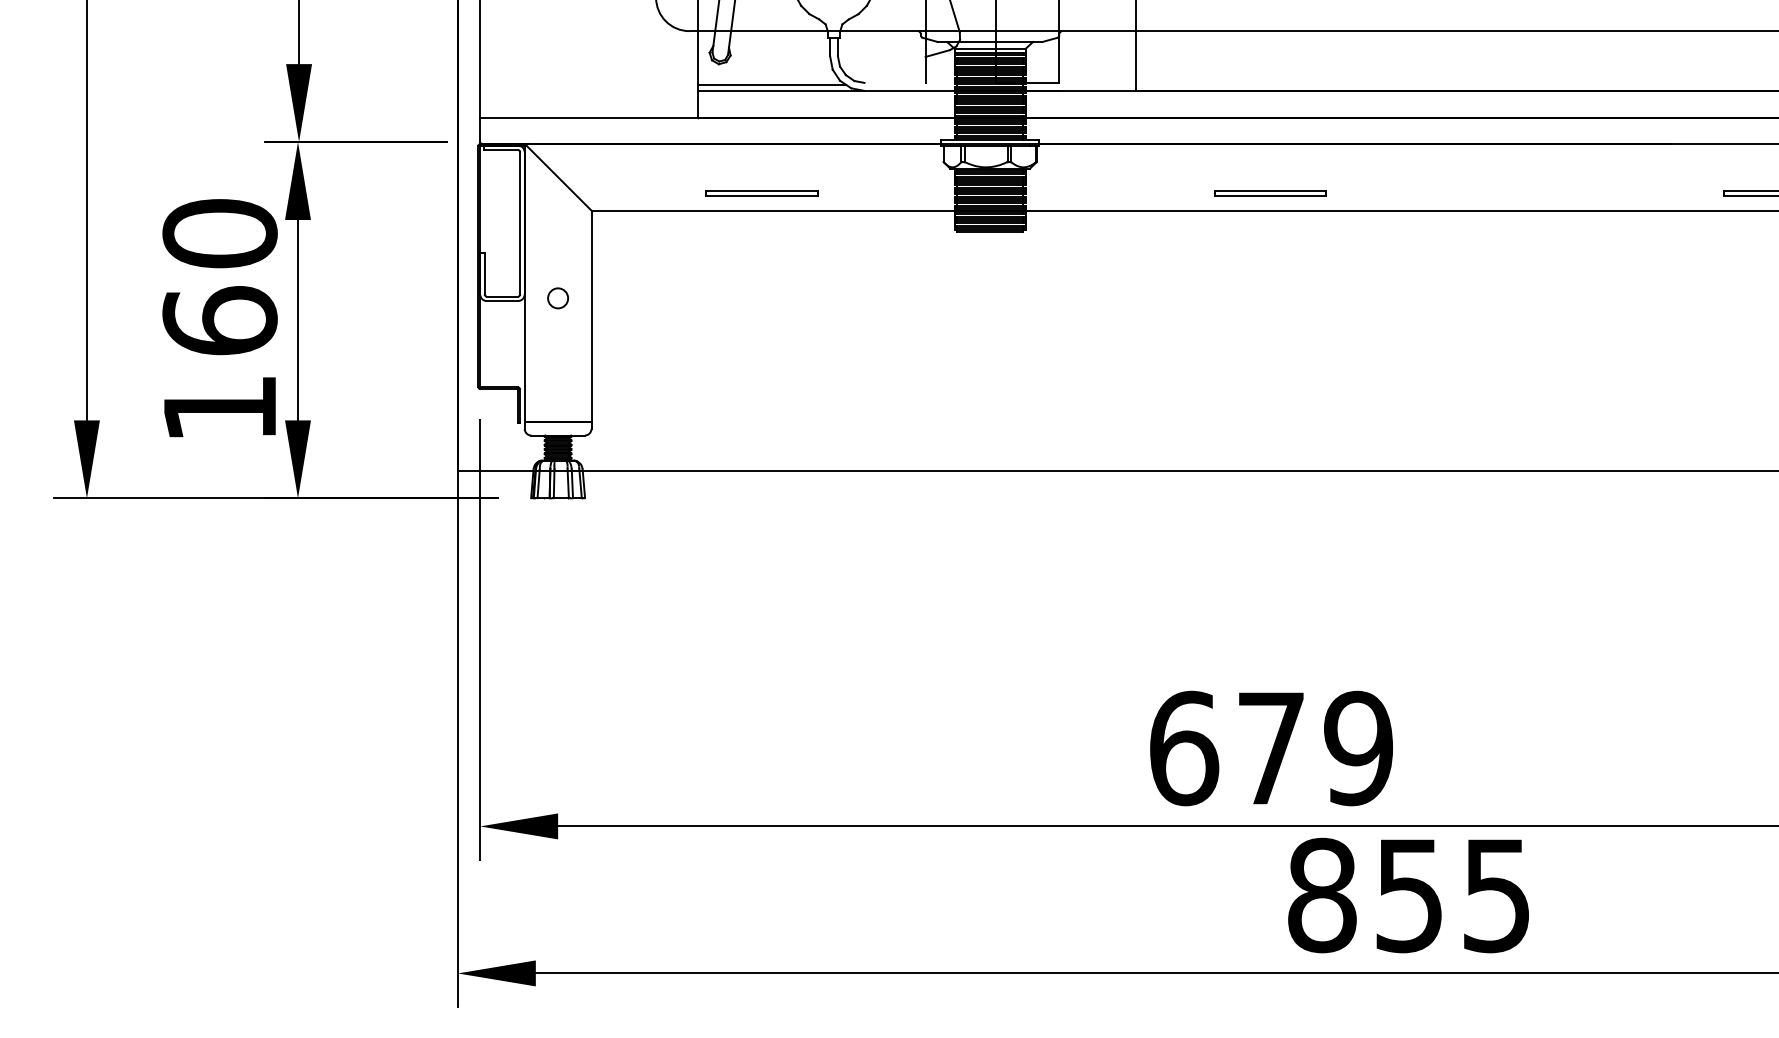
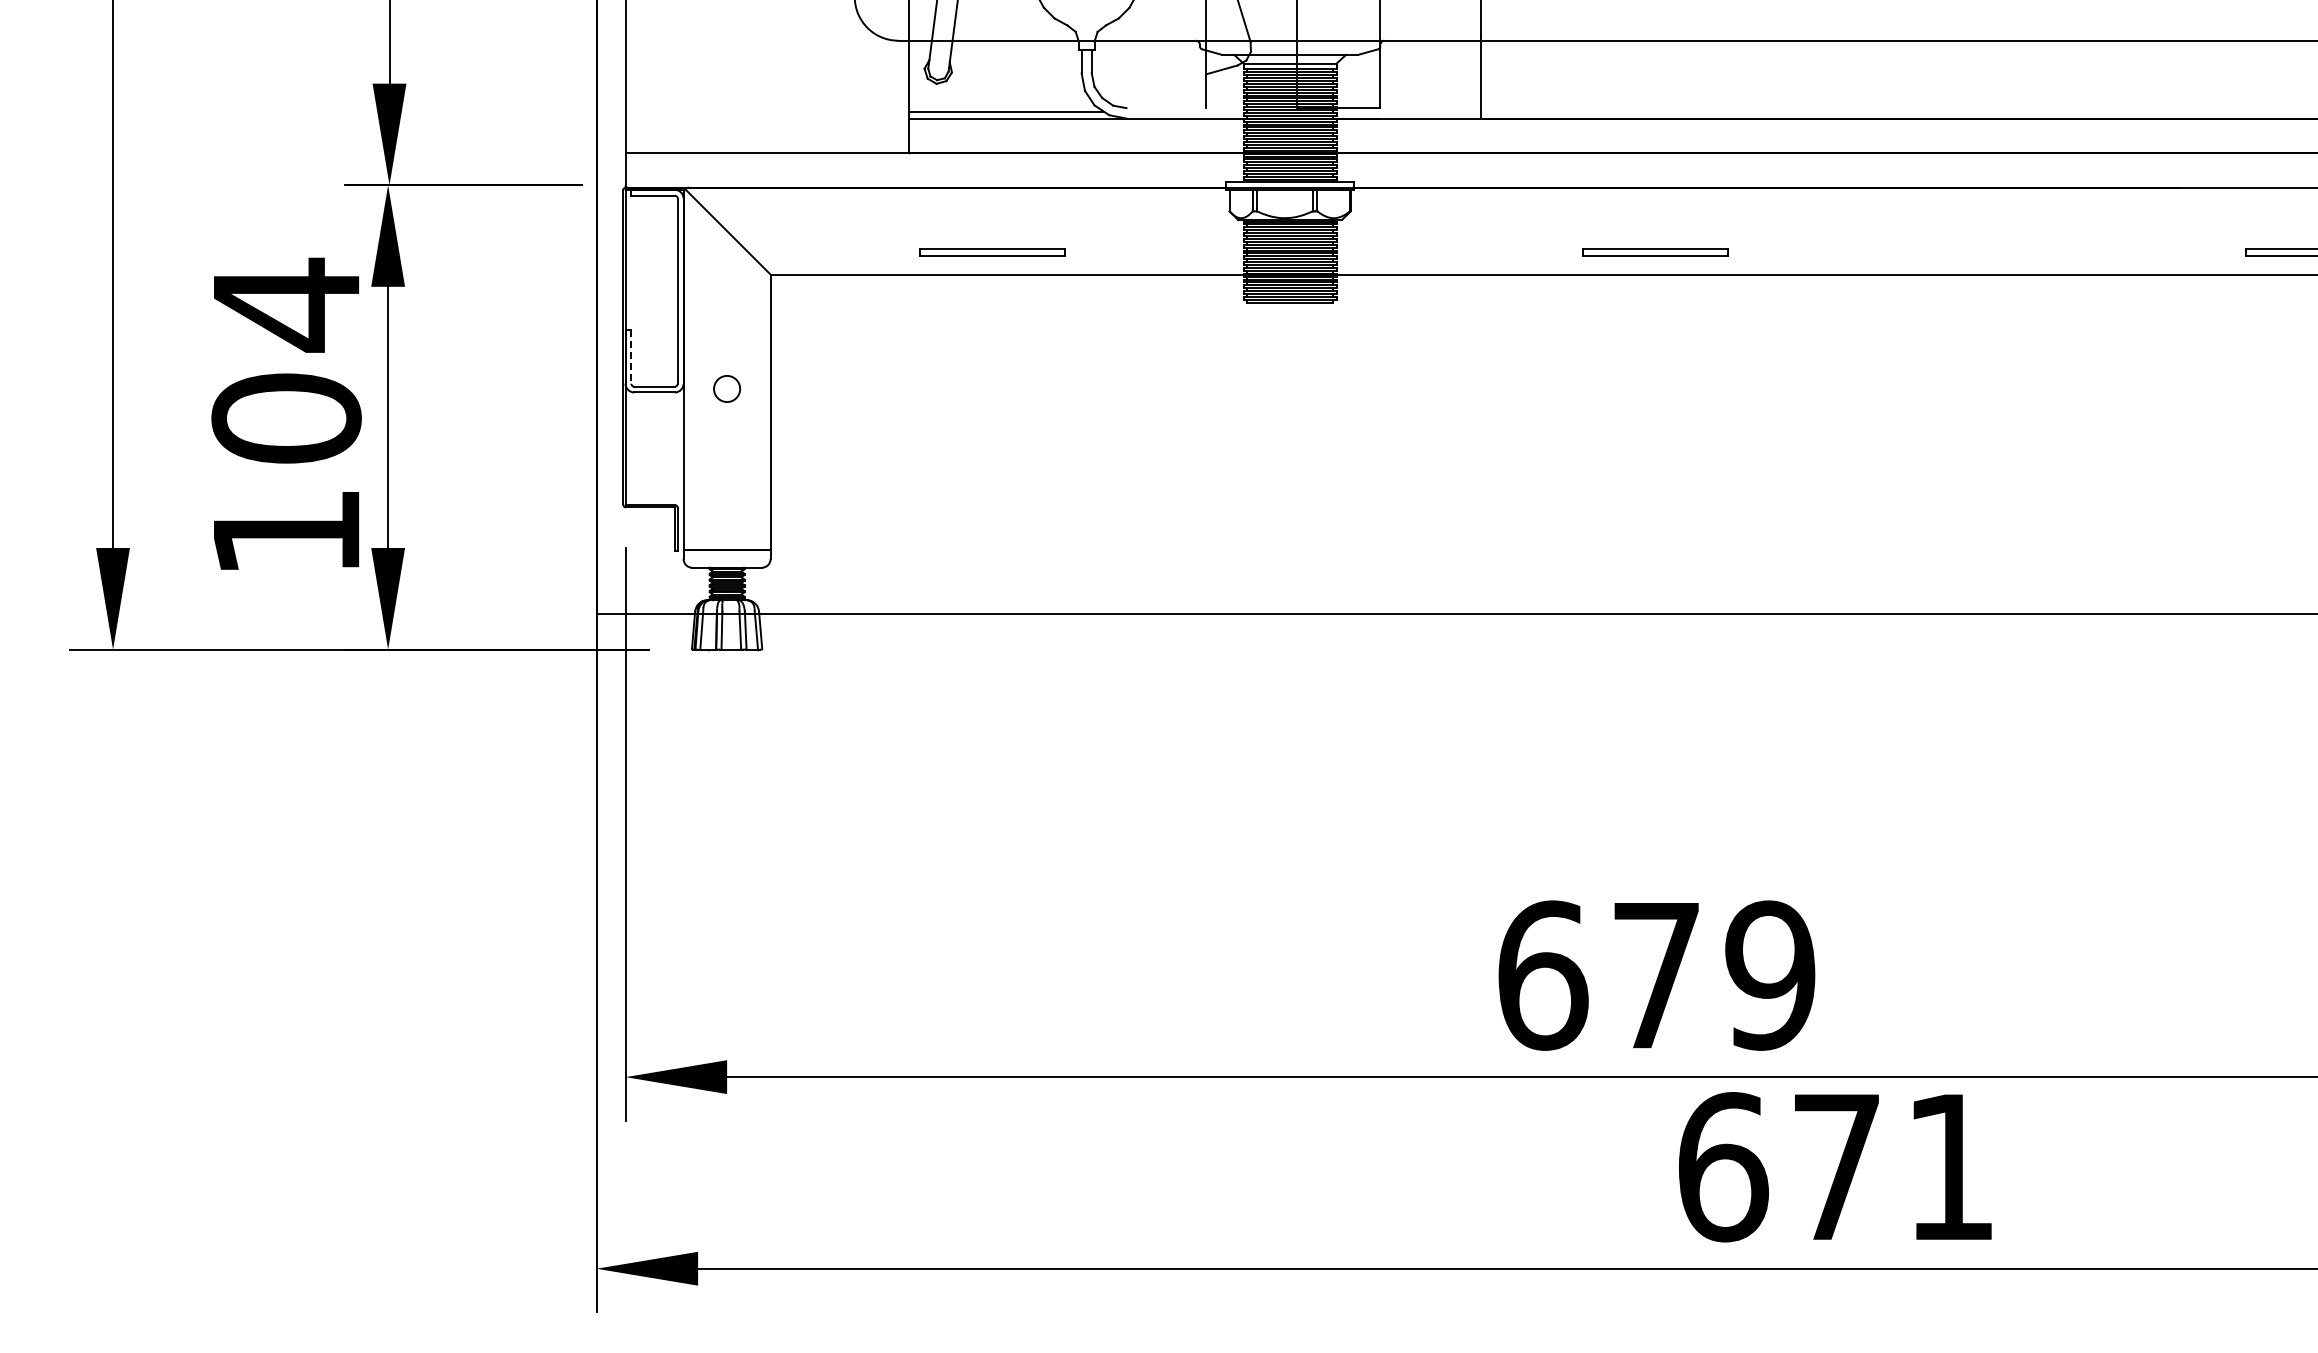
line: (484, 273) -> (631, 356), solid -> dashed
text: (220, 276) -> (286, 360), 160 -> 104
text: (1408, 895) -> (1835, 1167), 855 -> 671

